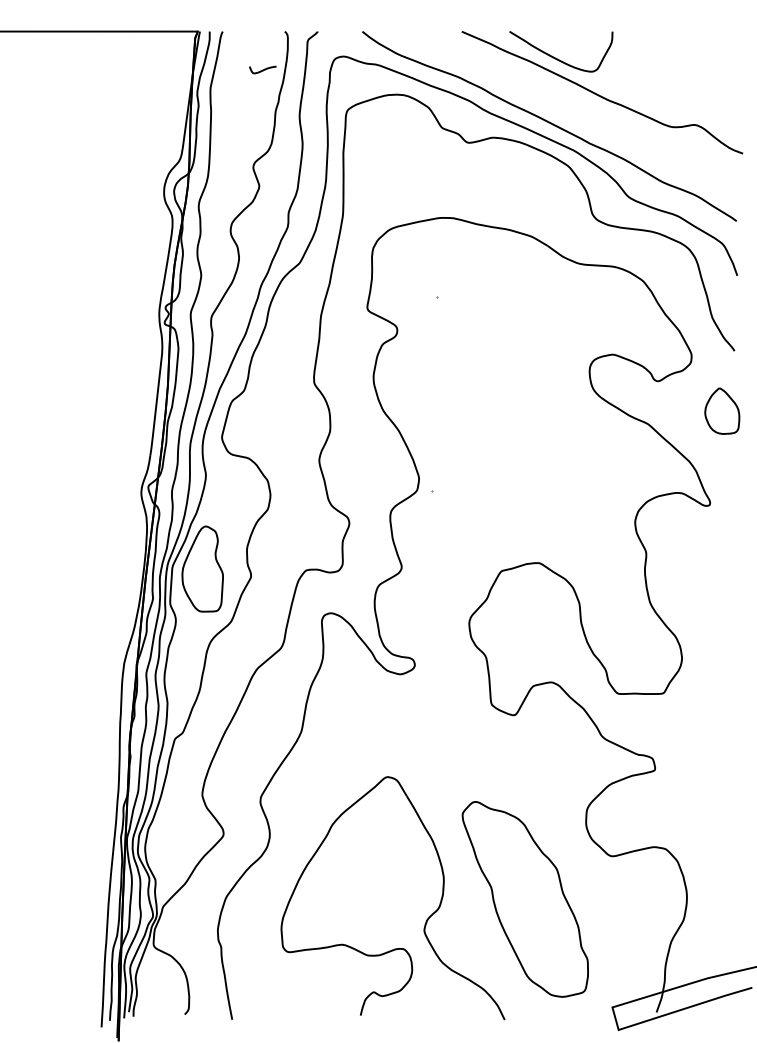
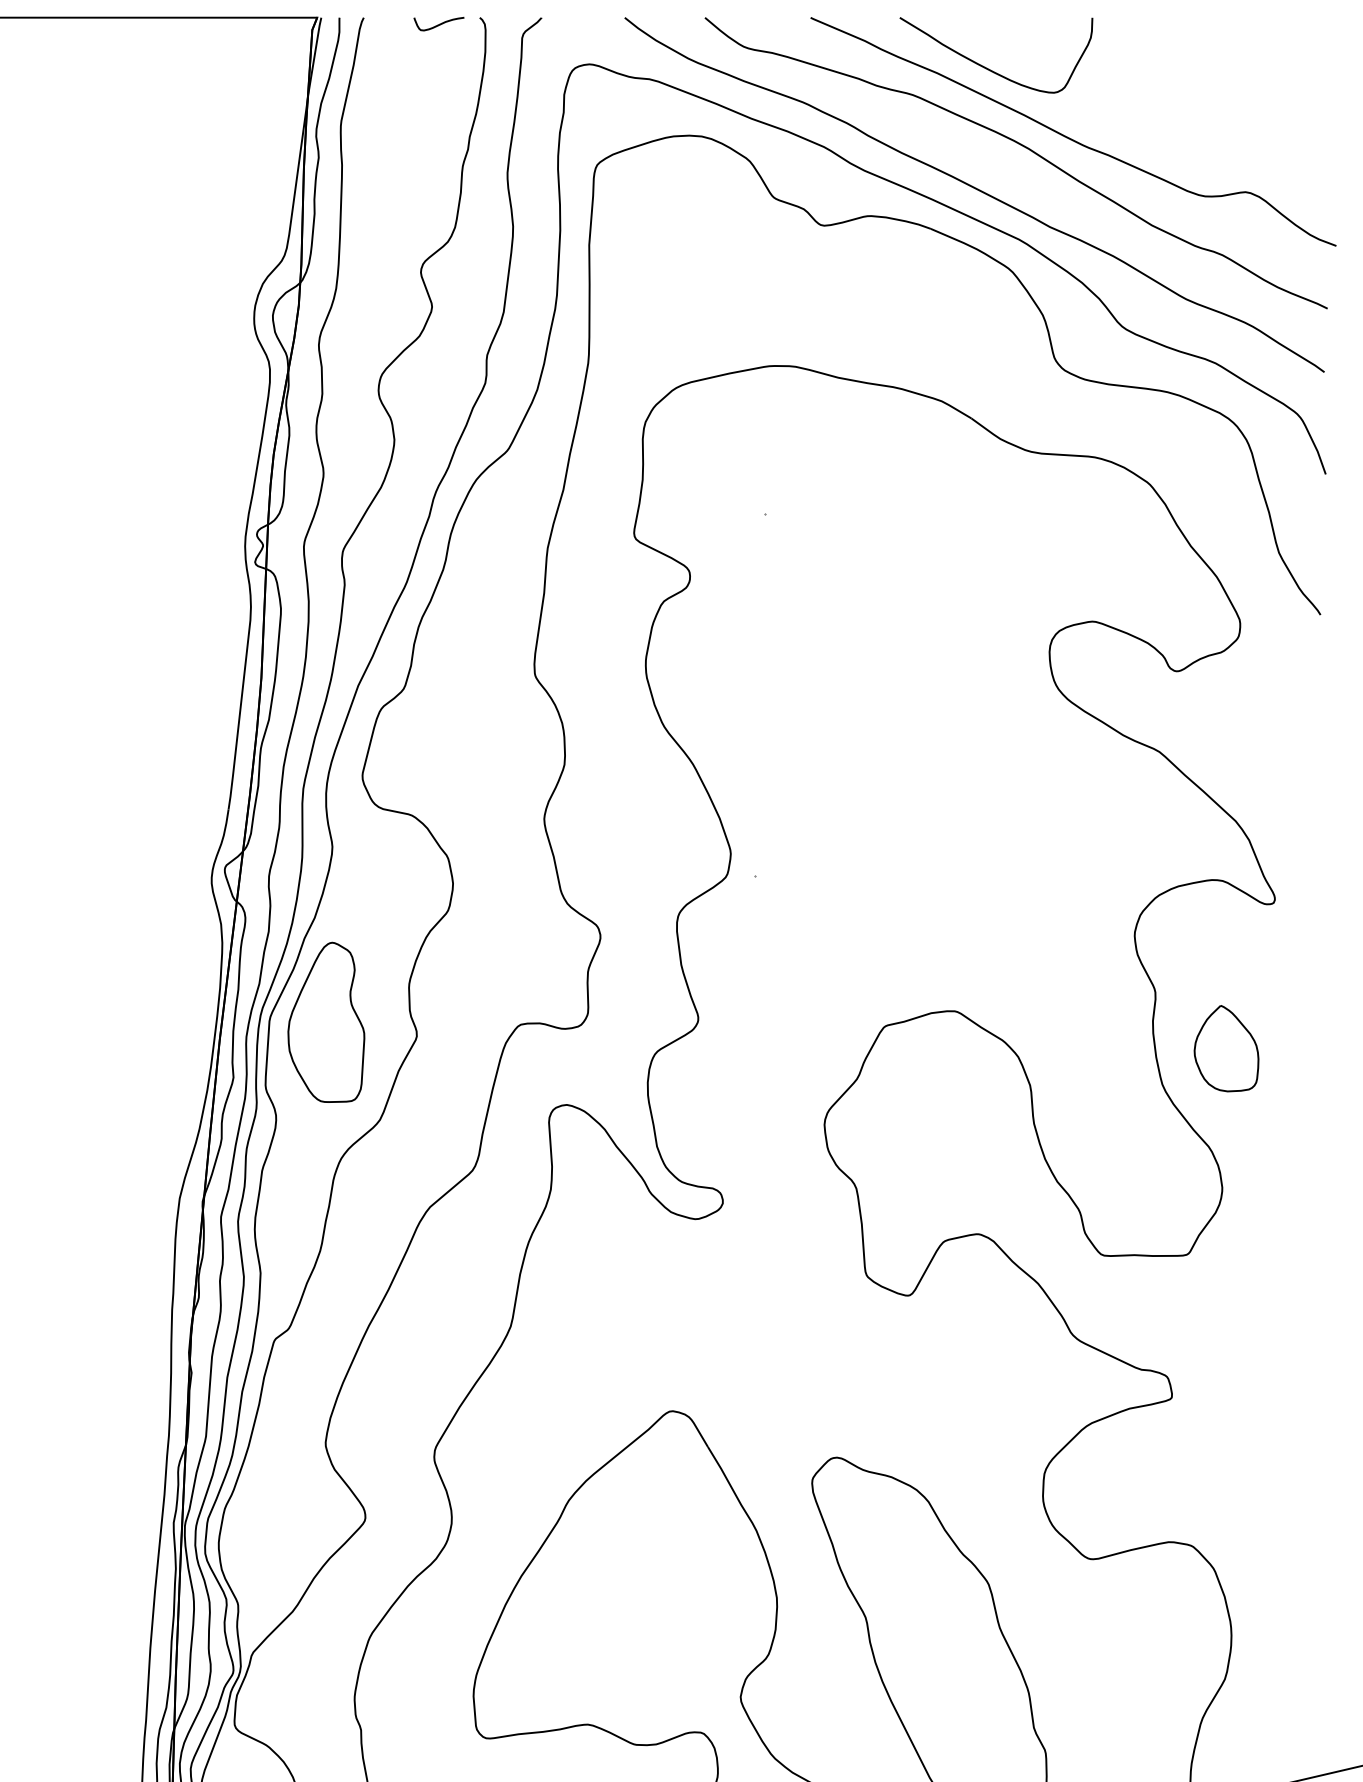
curve: (262, 69) -> (438, 23), moved
curve: (575, 101) -> (1023, 148), added
part: (722, 410) -> (1226, 1047), moved

